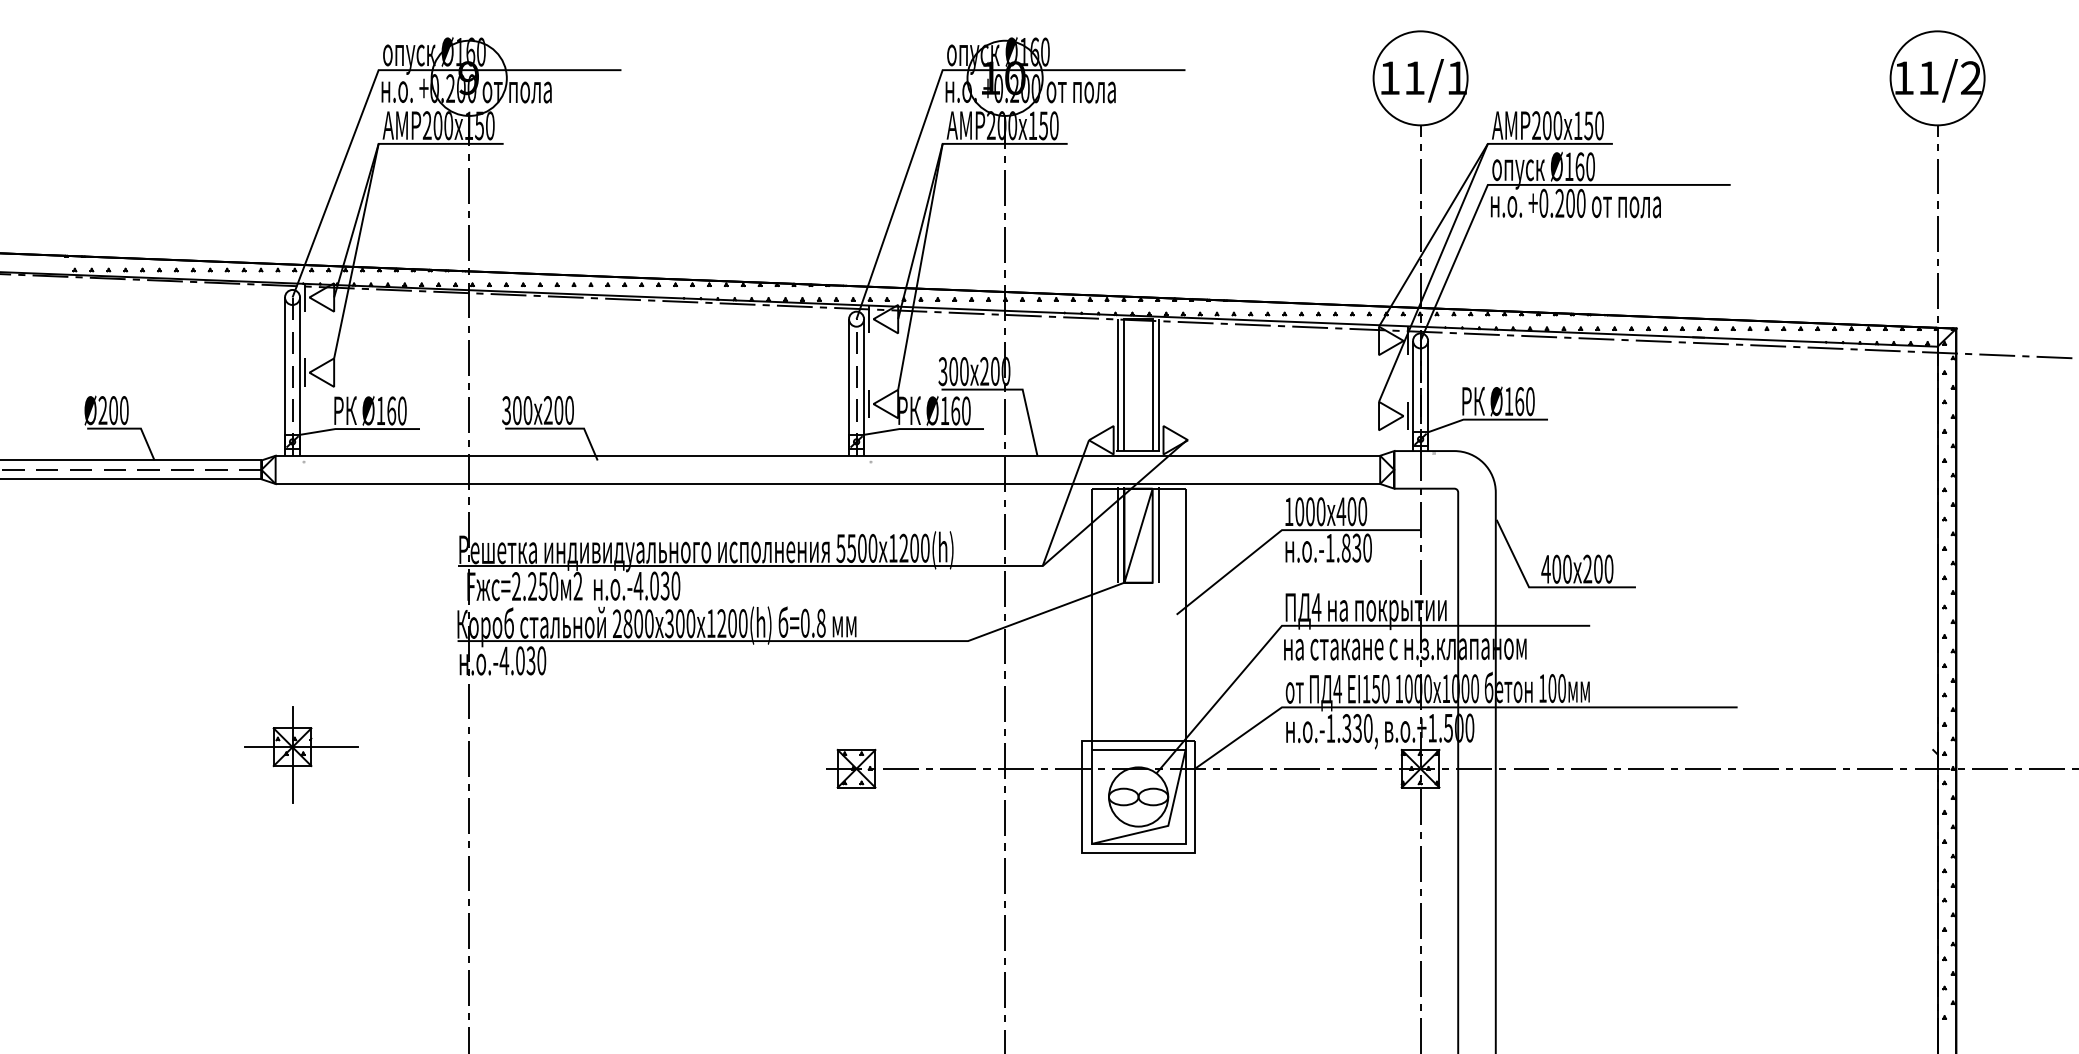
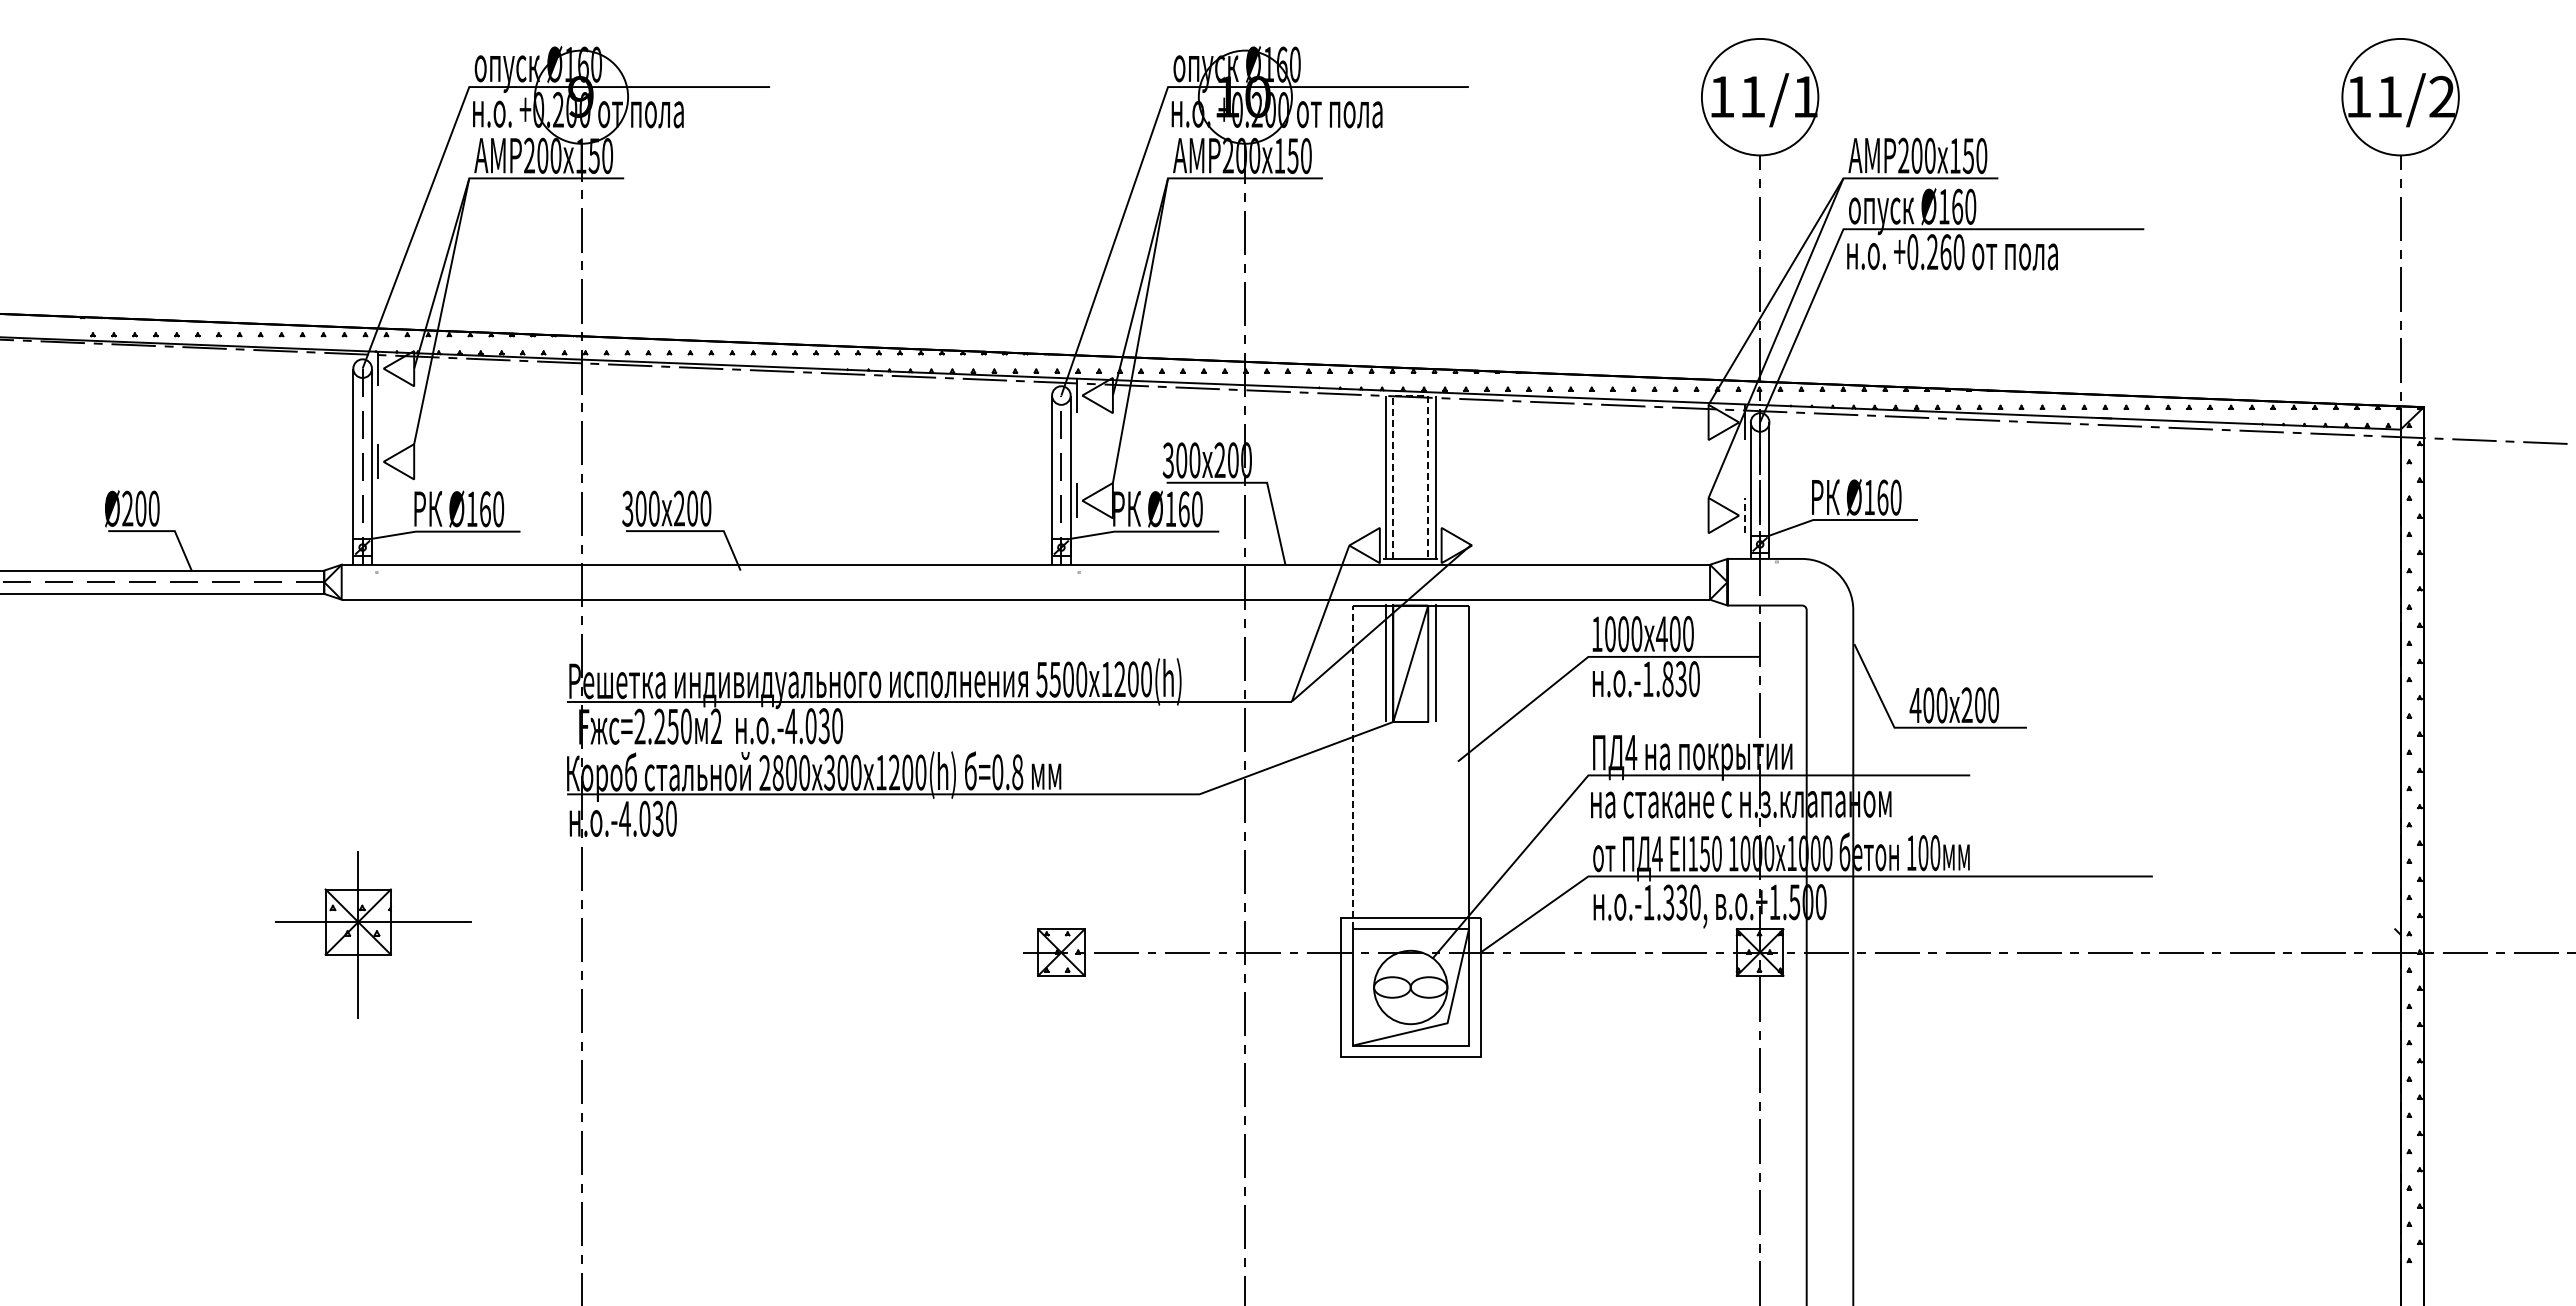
text: (1570, 203) -> (1945, 252), +0.200 -> +0.260
line: (1139, 319) -> (1411, 395), solid -> dashed
line: (1408, 416) -> (1745, 515), solid -> dashed
line: (1091, 619) -> (1352, 767), solid -> dashed
part: (301, 754) -> (373, 934), size x1.4

